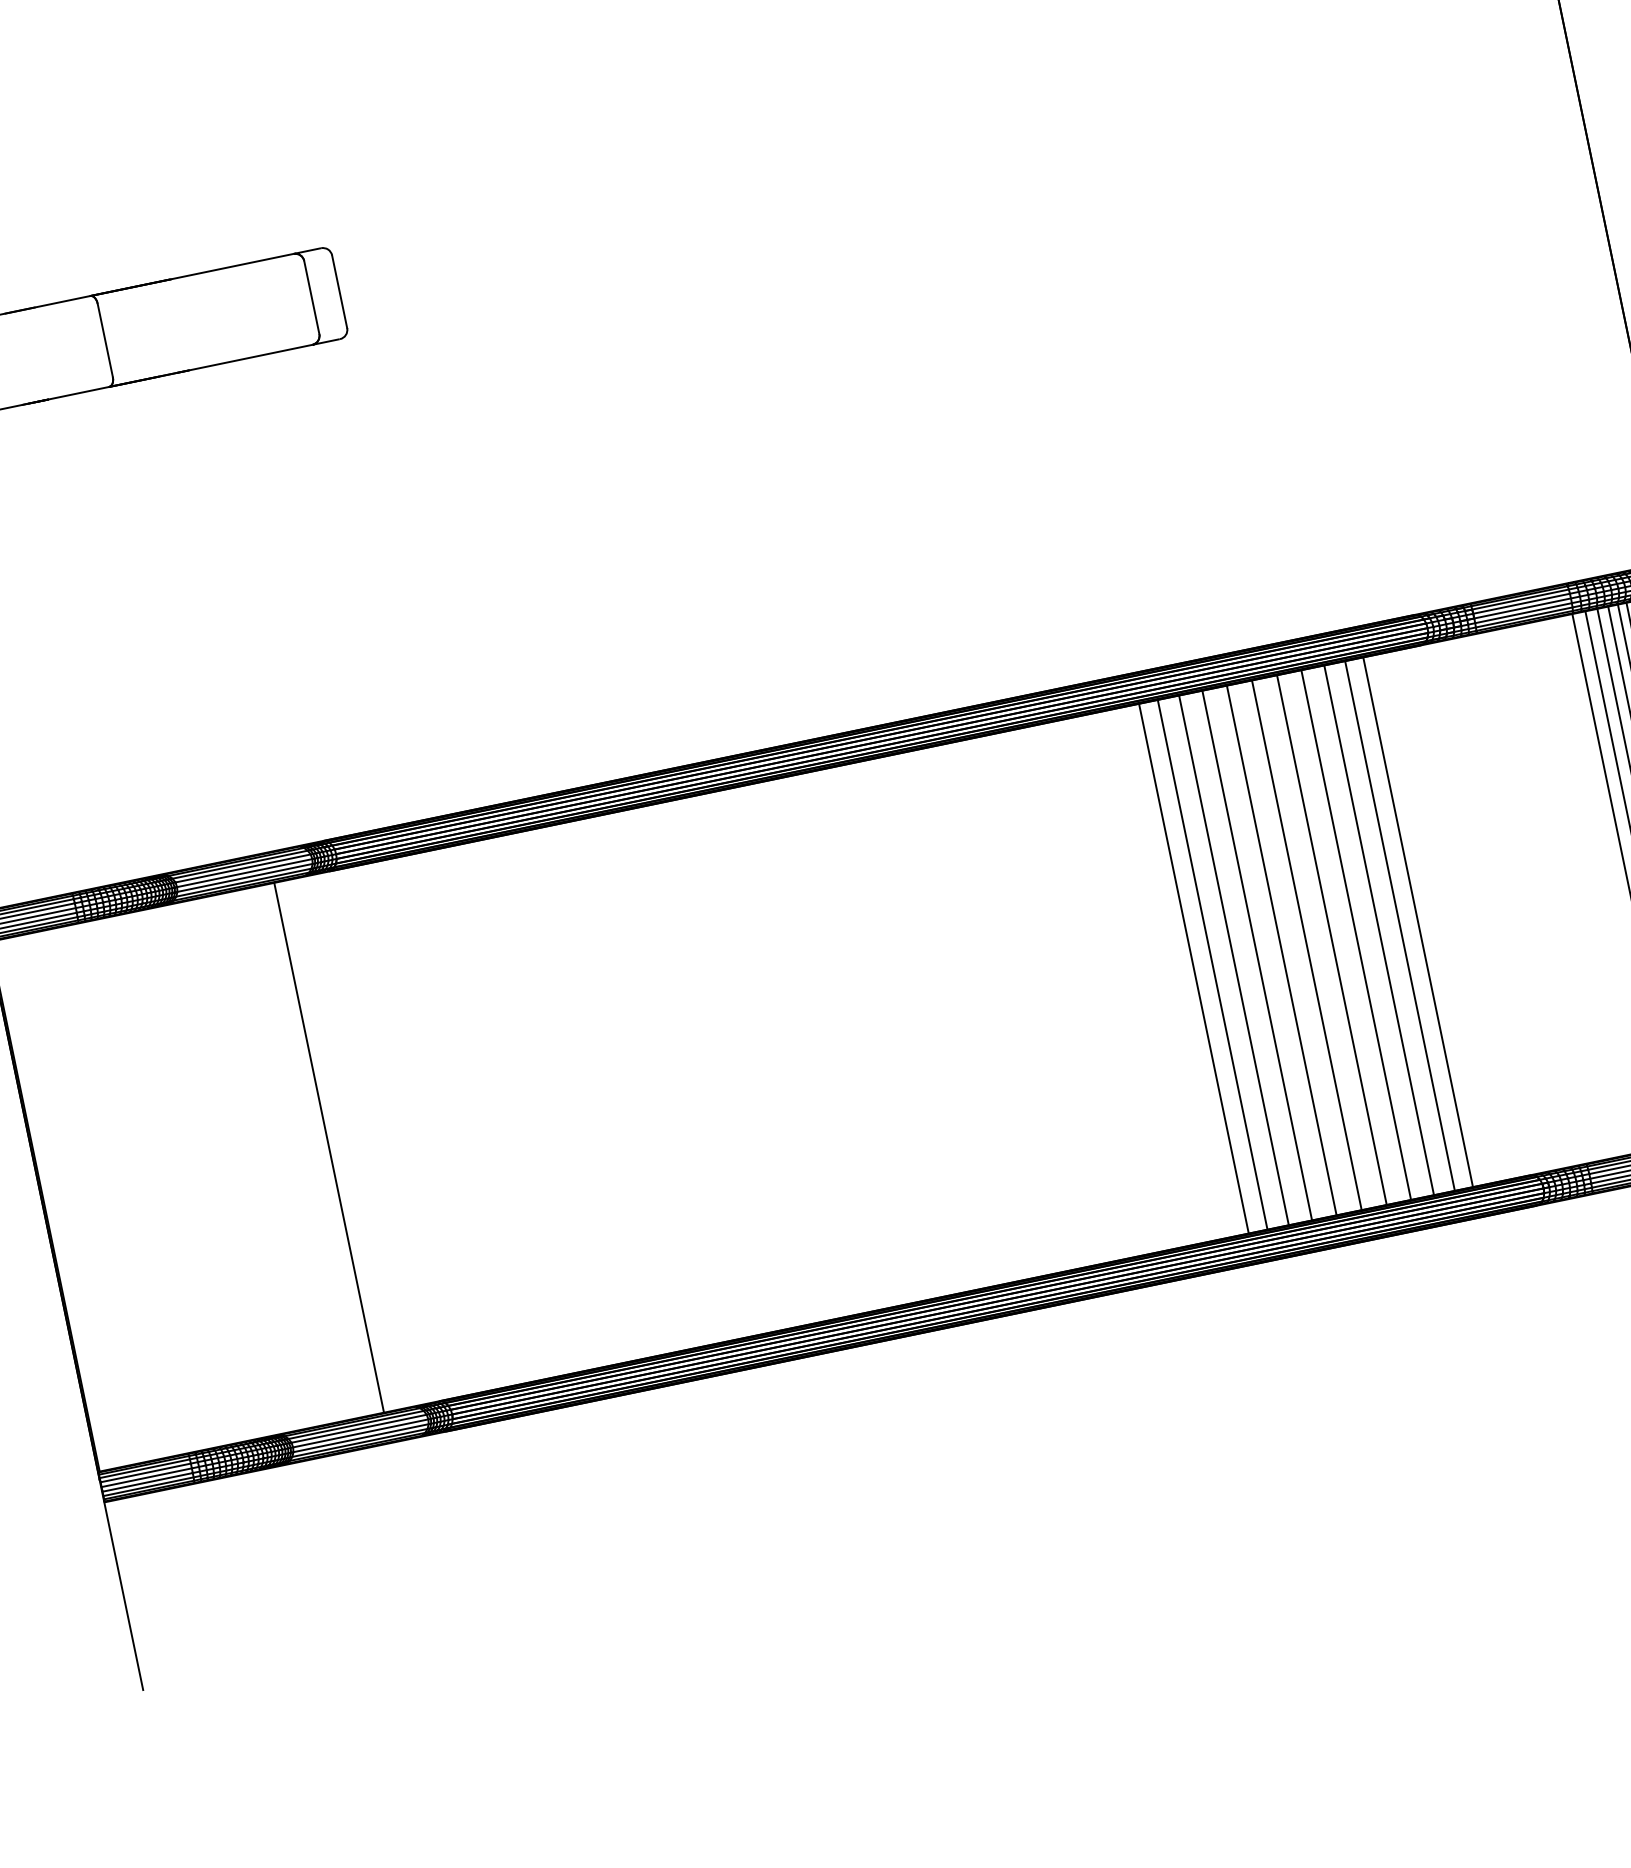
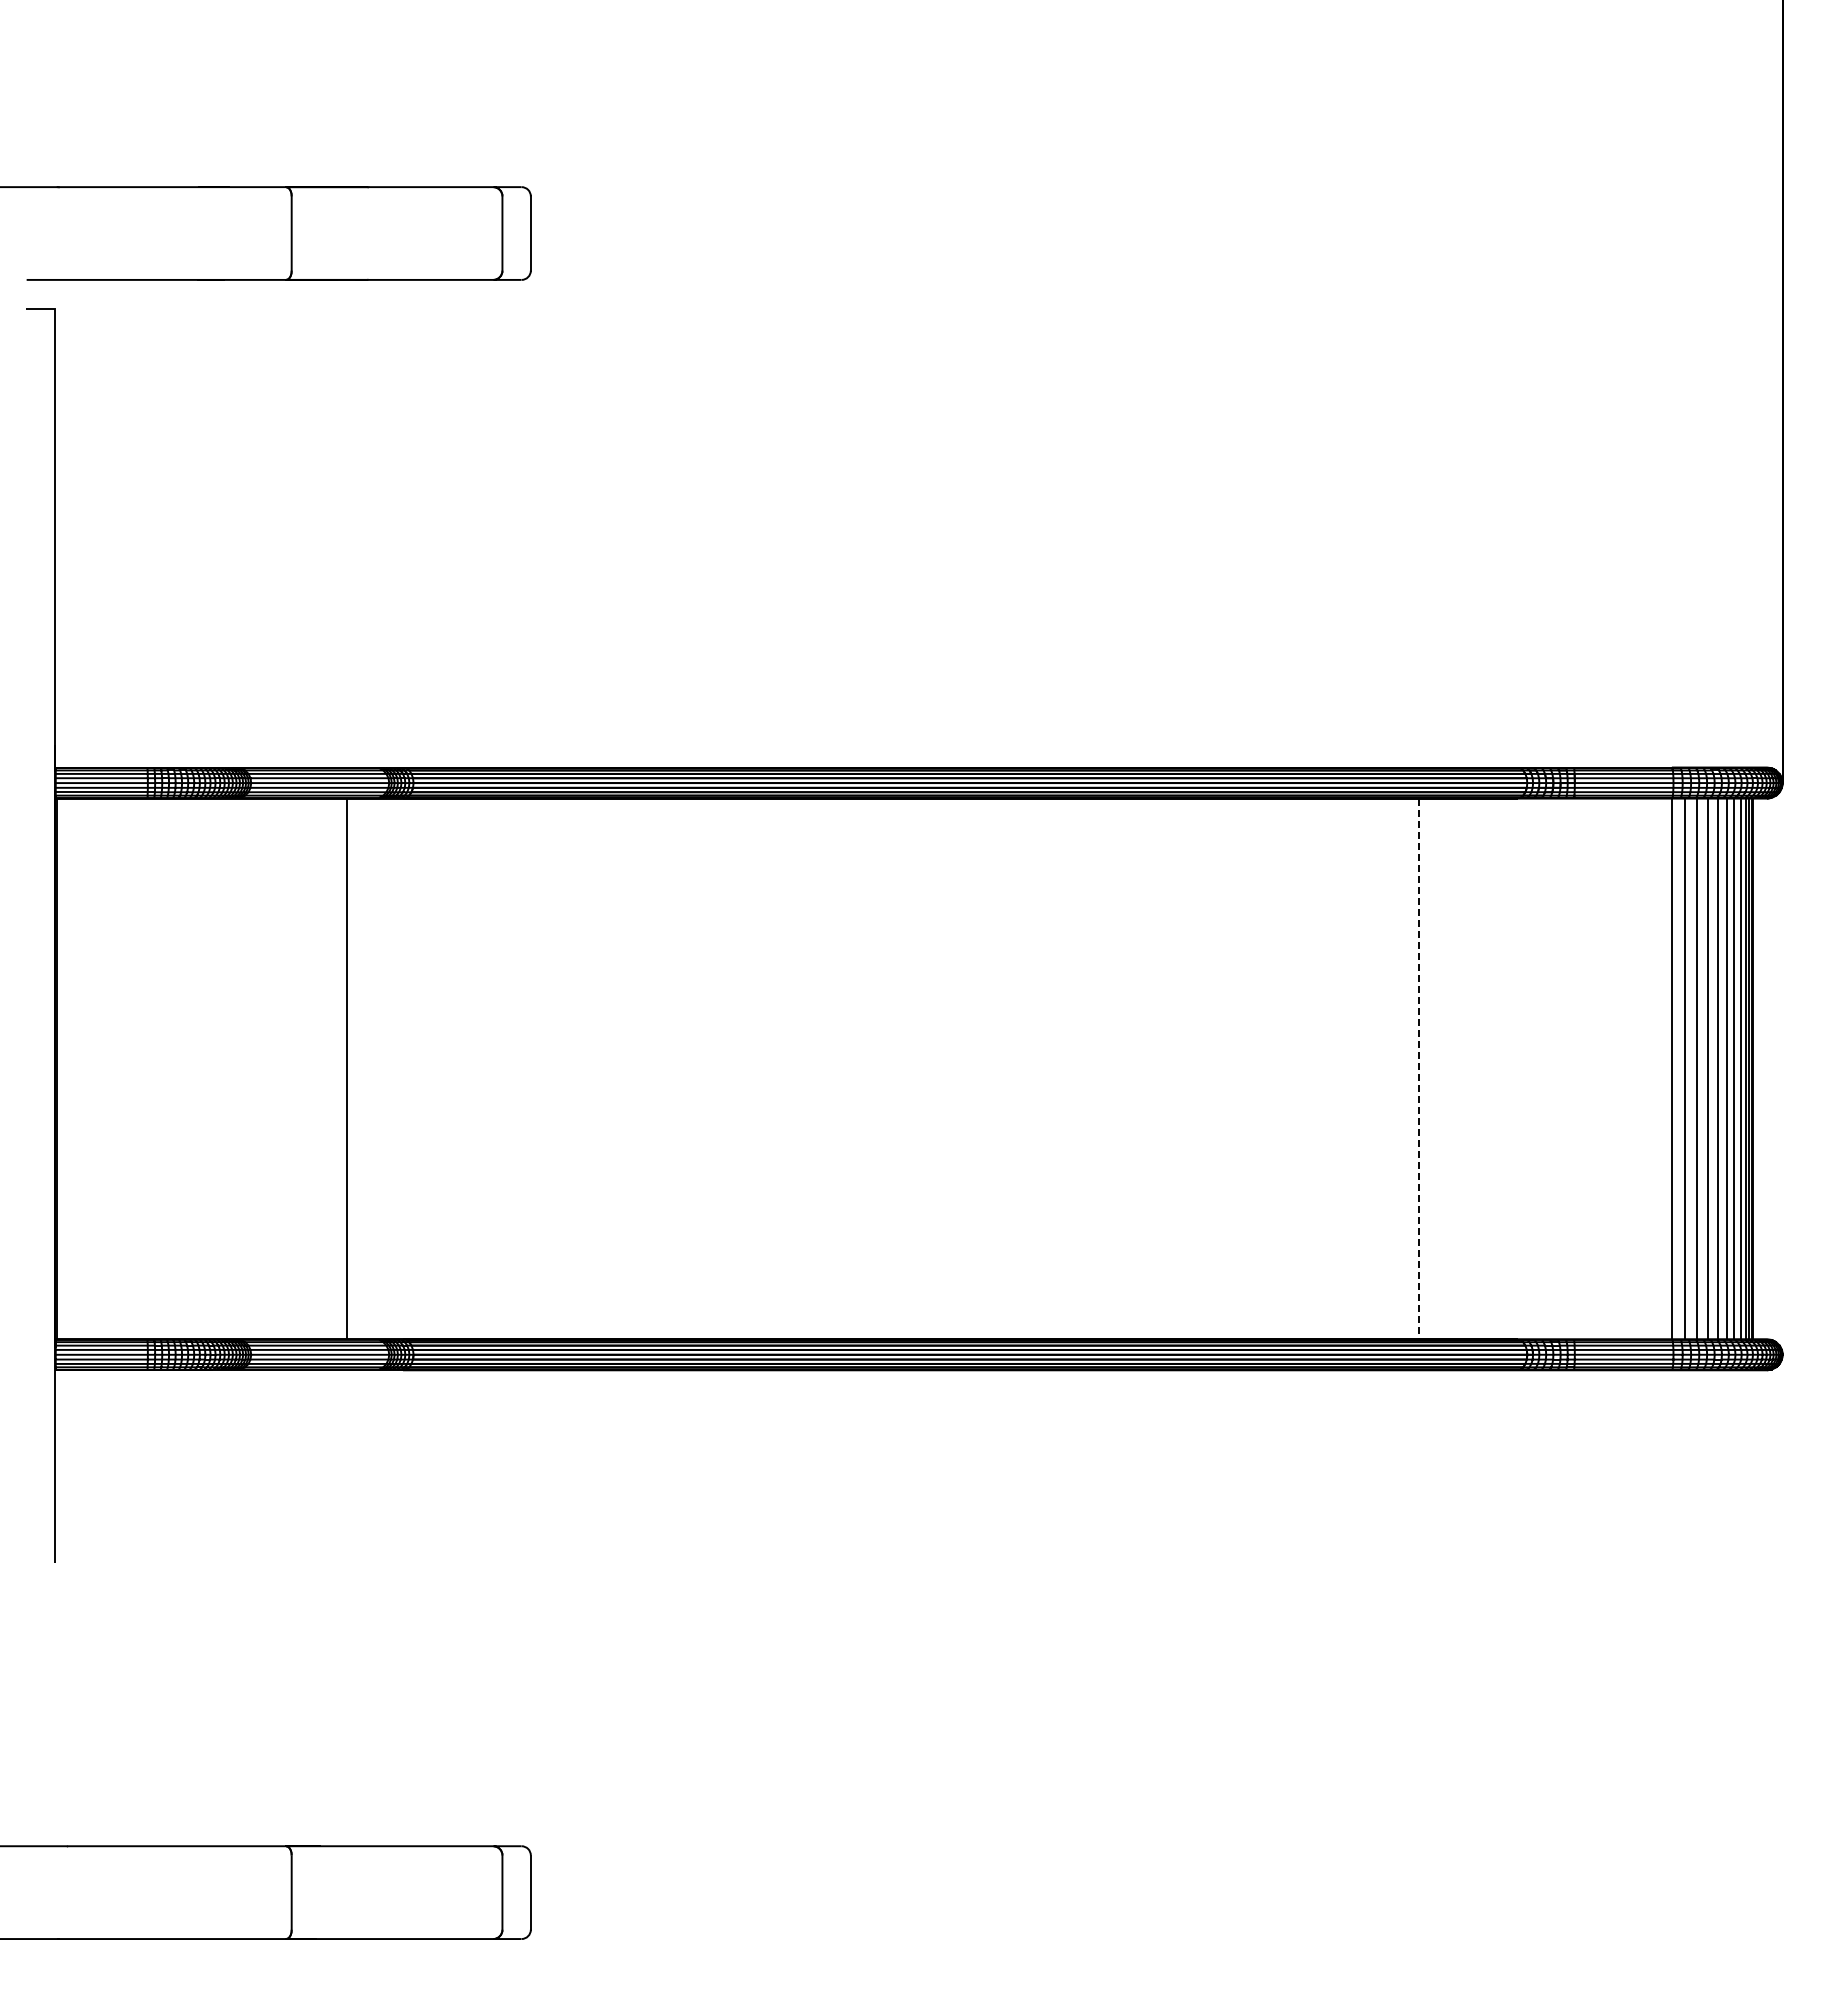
line: (1418, 921) -> (1458, 1068), removed
line: (1399, 925) -> (1439, 1068), removed
line: (1379, 930) -> (1418, 1069), solid -> dashed
line: (1356, 934) -> (1395, 1068), removed
line: (1331, 939) -> (1370, 1068), removed
line: (1306, 944) -> (1344, 1068), removed
line: (1281, 950) -> (1319, 1068), removed
line: (1257, 955) -> (1294, 1068), removed
line: (1233, 959) -> (1270, 1068), removed
line: (1212, 964) -> (1248, 1068), removed
line: (1193, 968) -> (1229, 1068), removed

